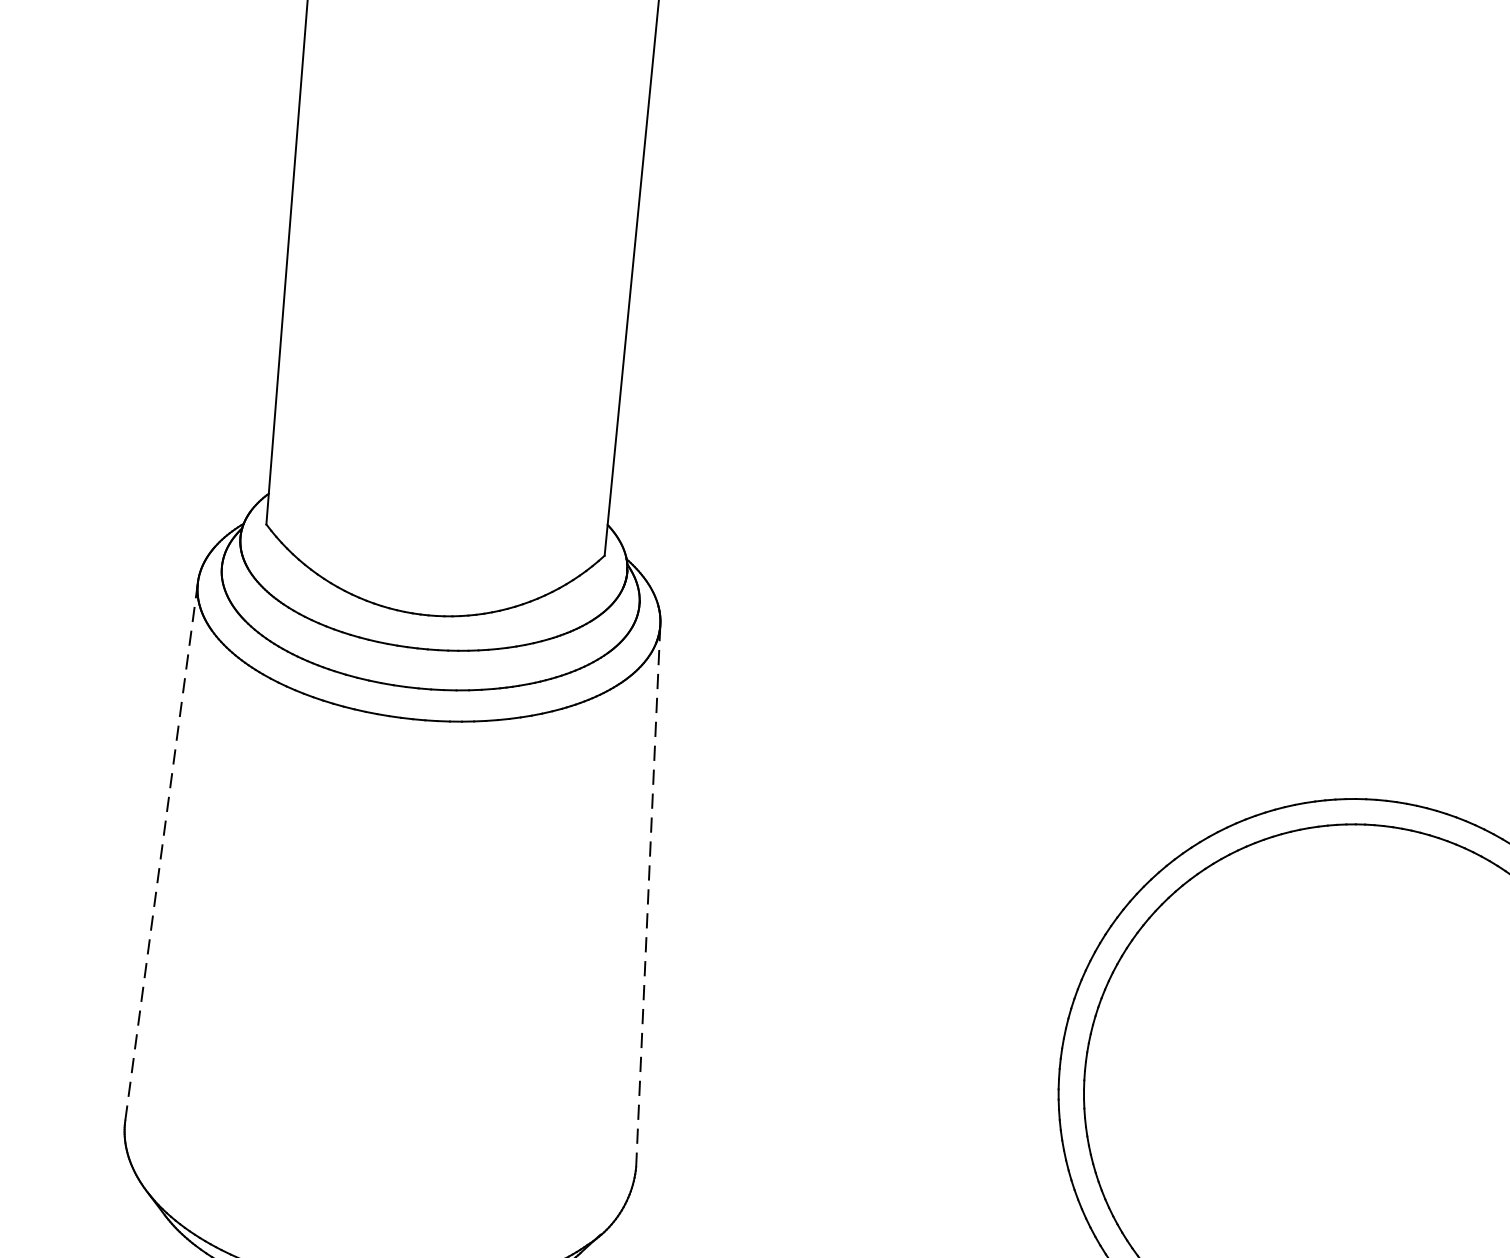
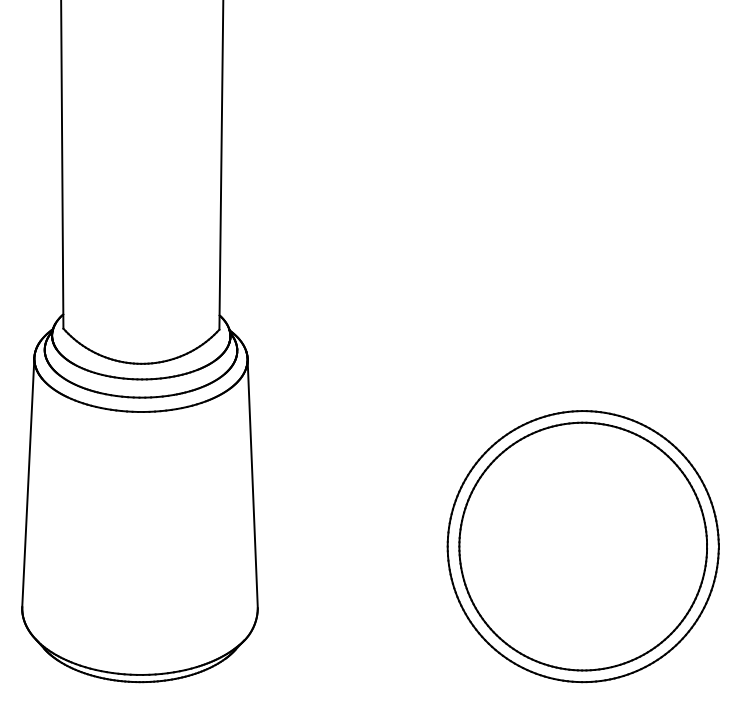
line: (161, 851) -> (28, 482), dashed -> solid
line: (647, 897) -> (252, 484), dashed -> solid

